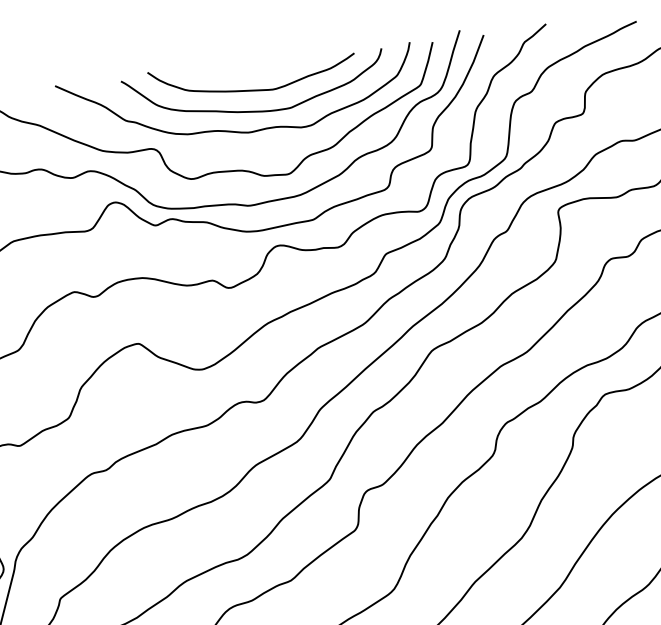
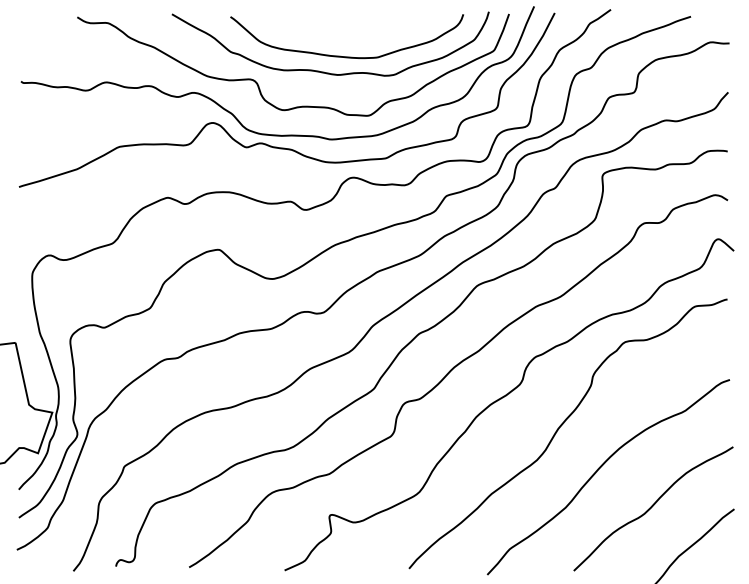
curve: (253, 89) -> (346, 37), removed

